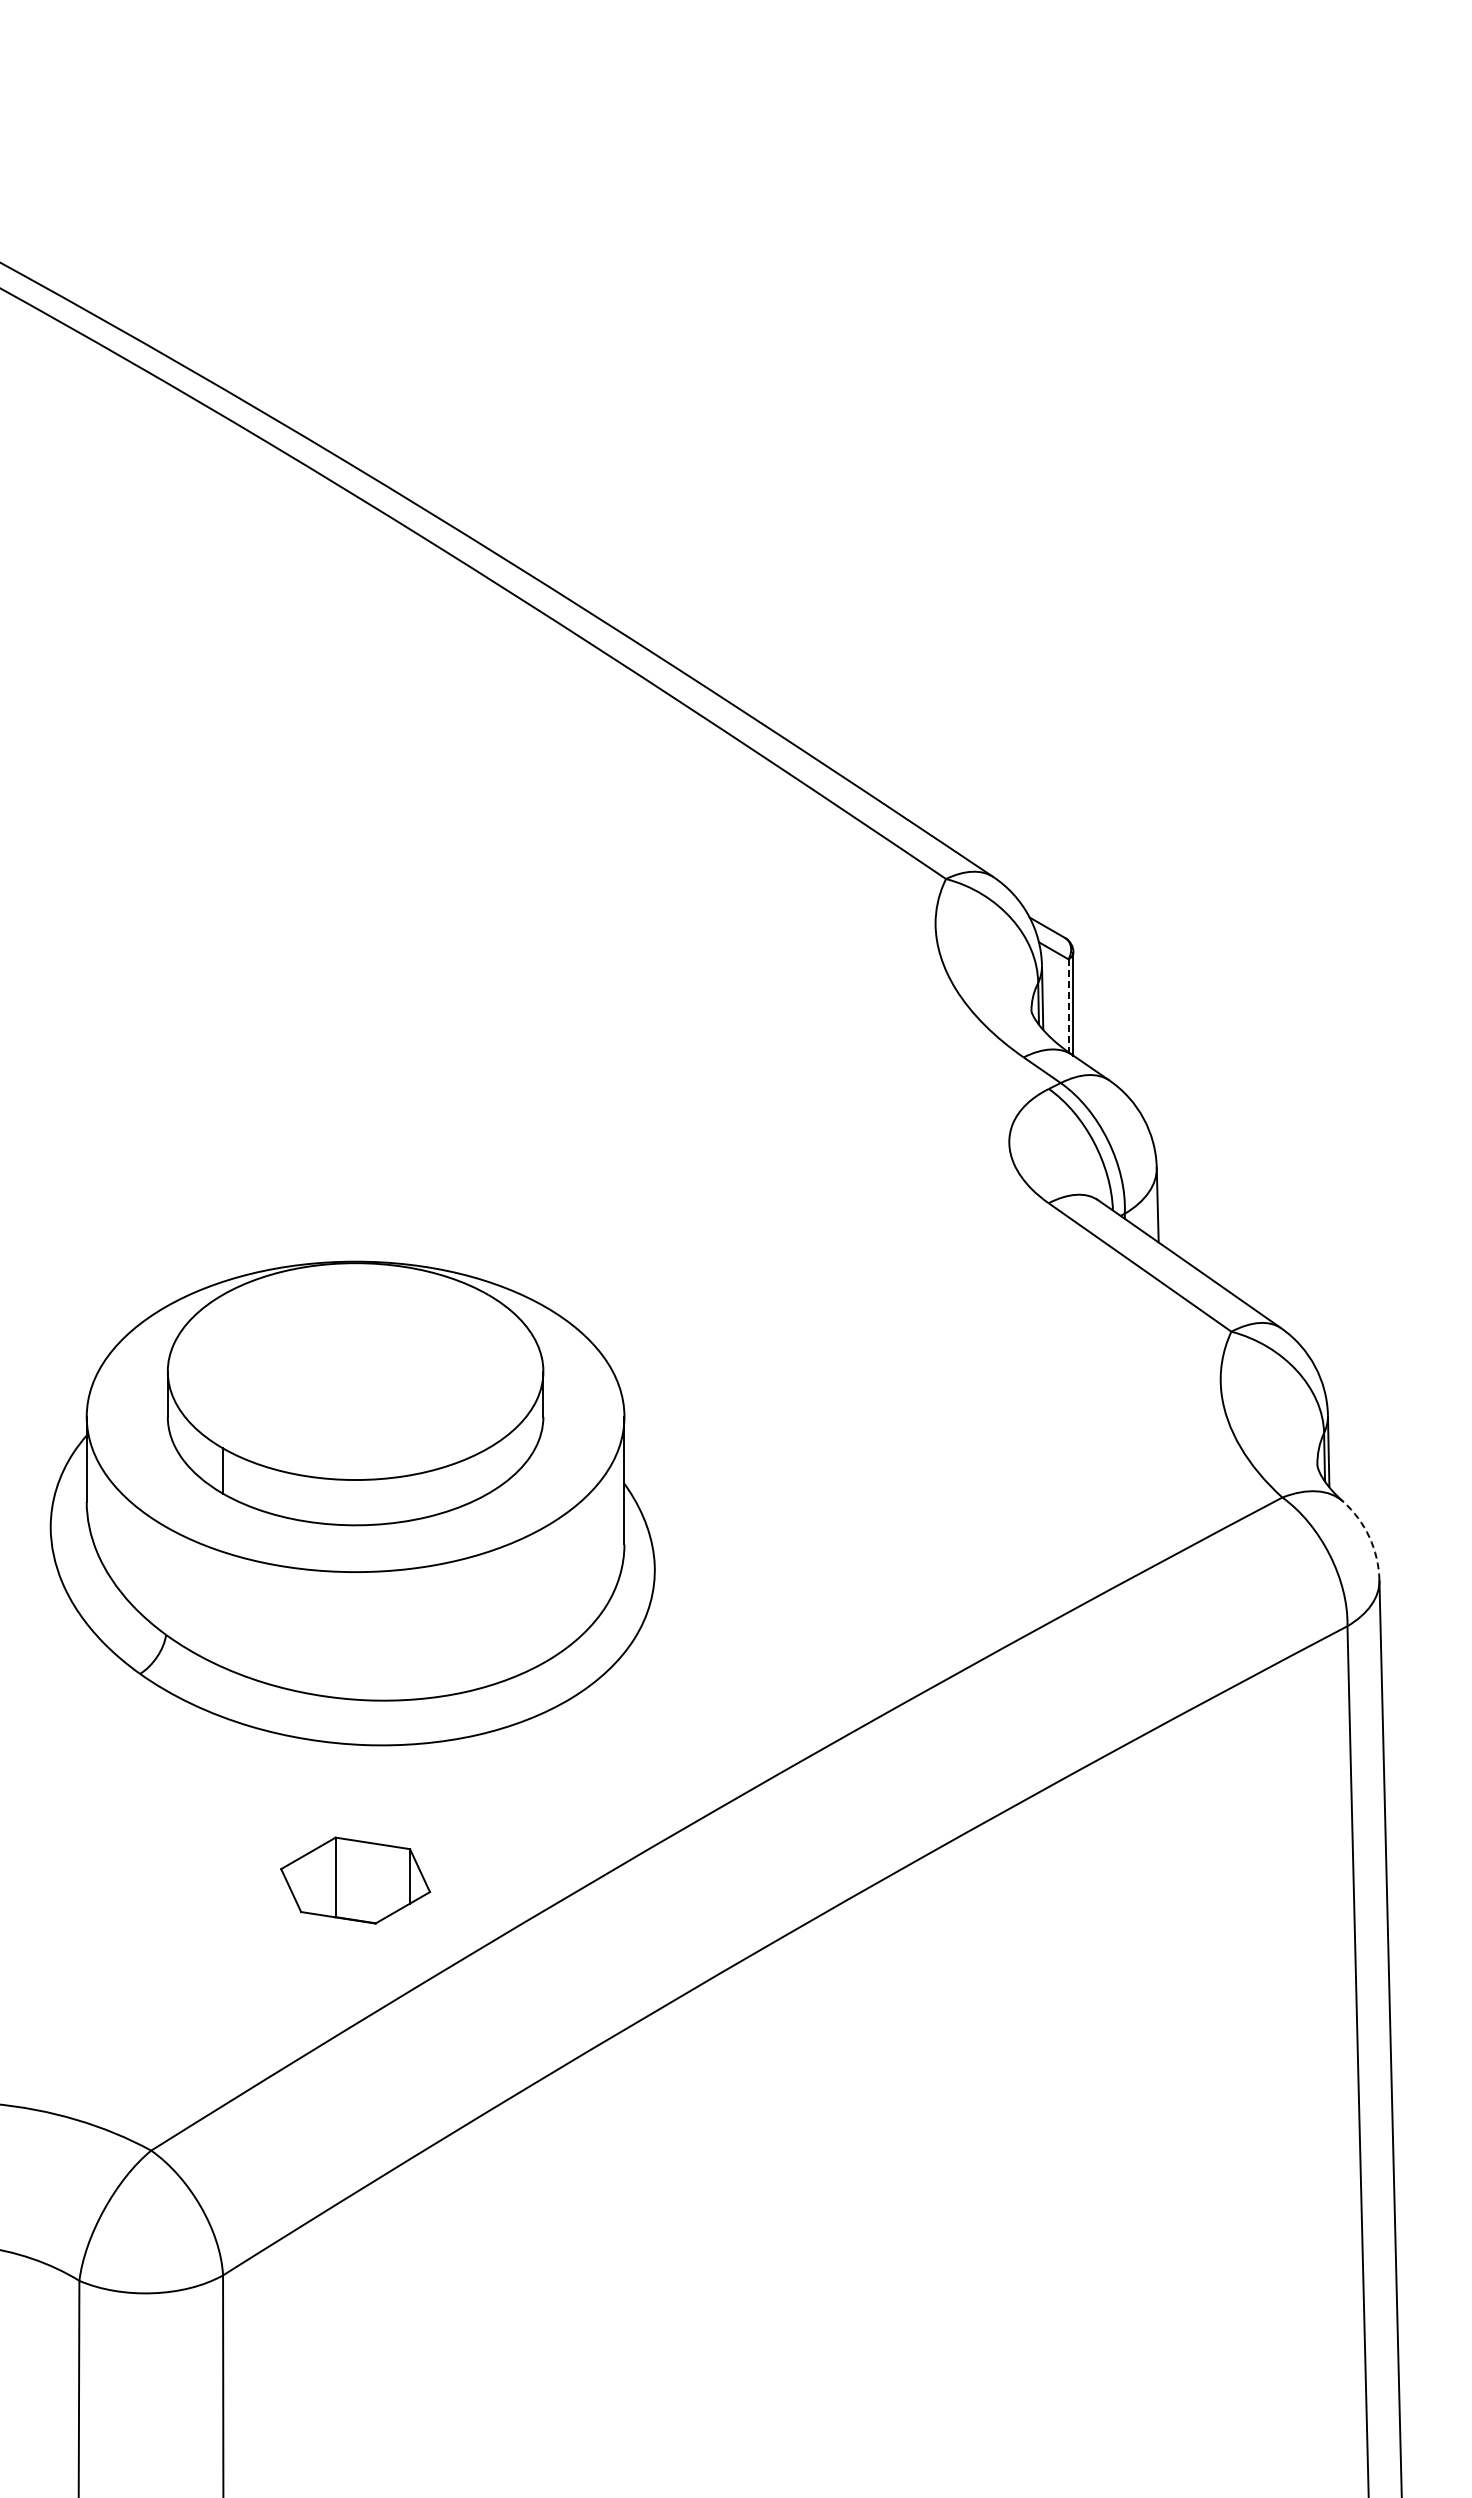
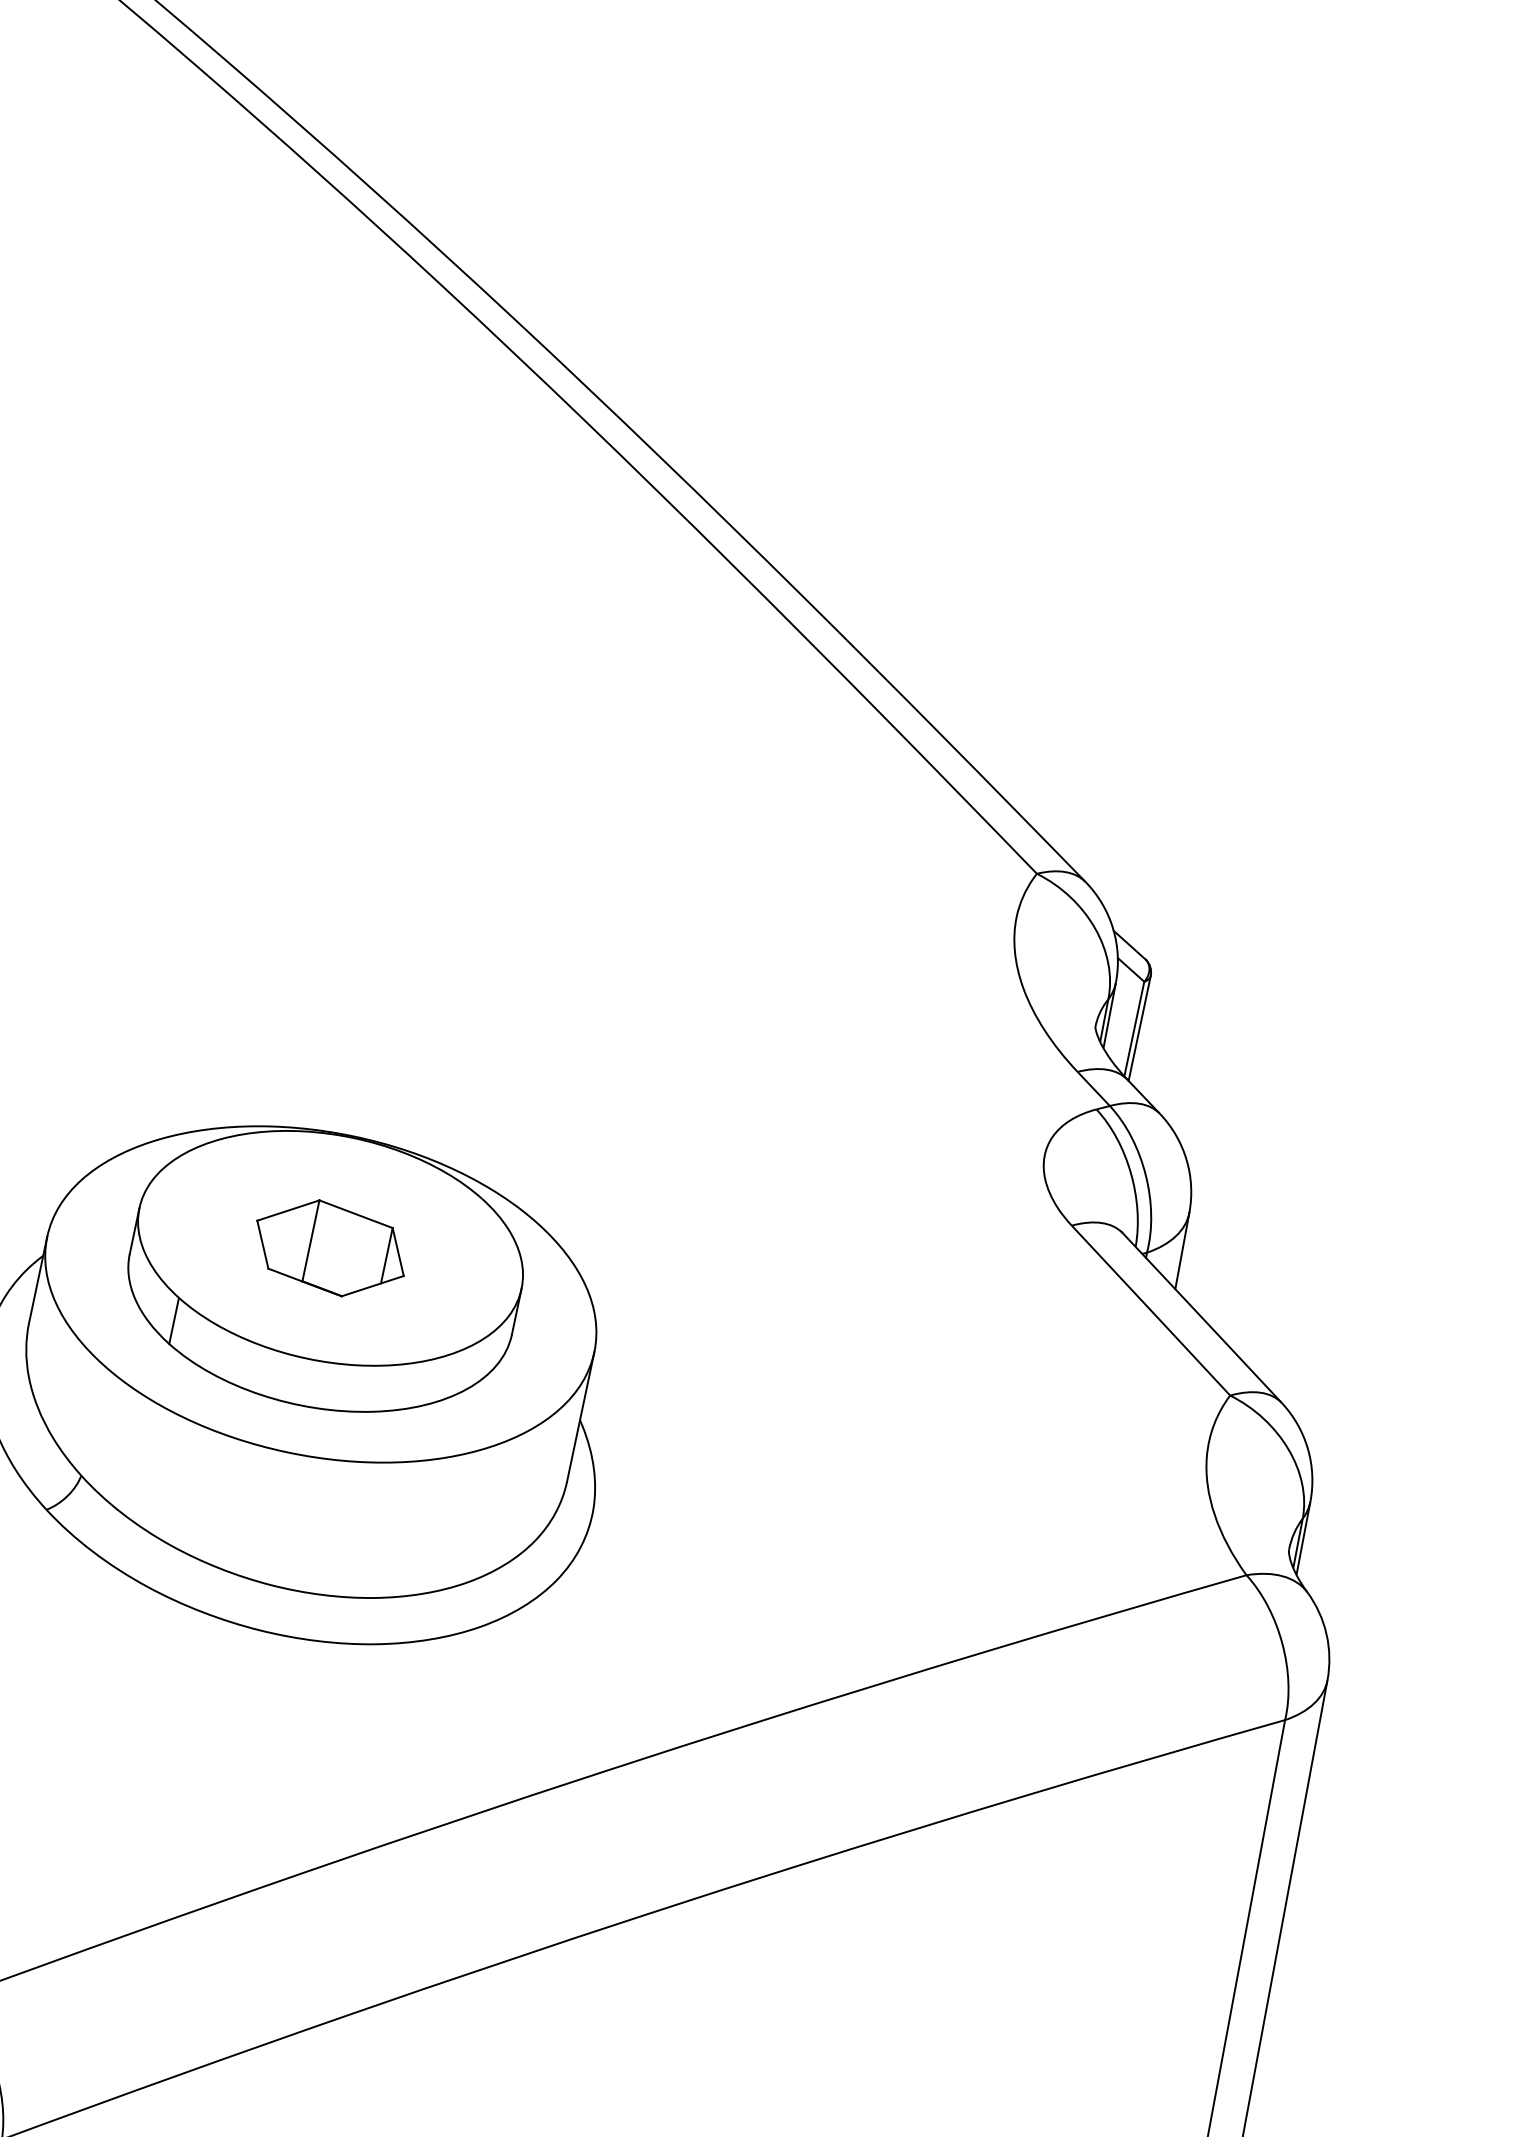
line: (1068, 1006) -> (1134, 1029), dashed -> solid
arc: (1369, 1537) -> (1326, 1634), dashed -> solid
part: (355, 1880) -> (330, 1248), moved

